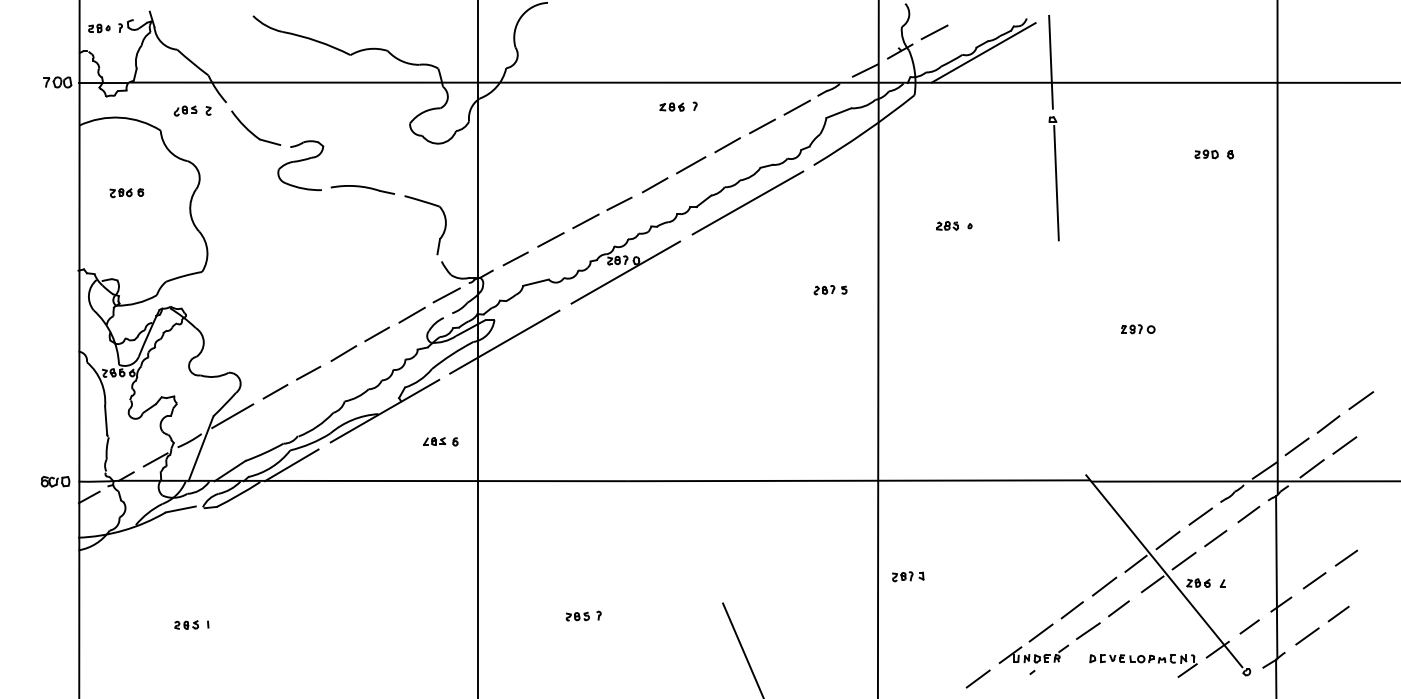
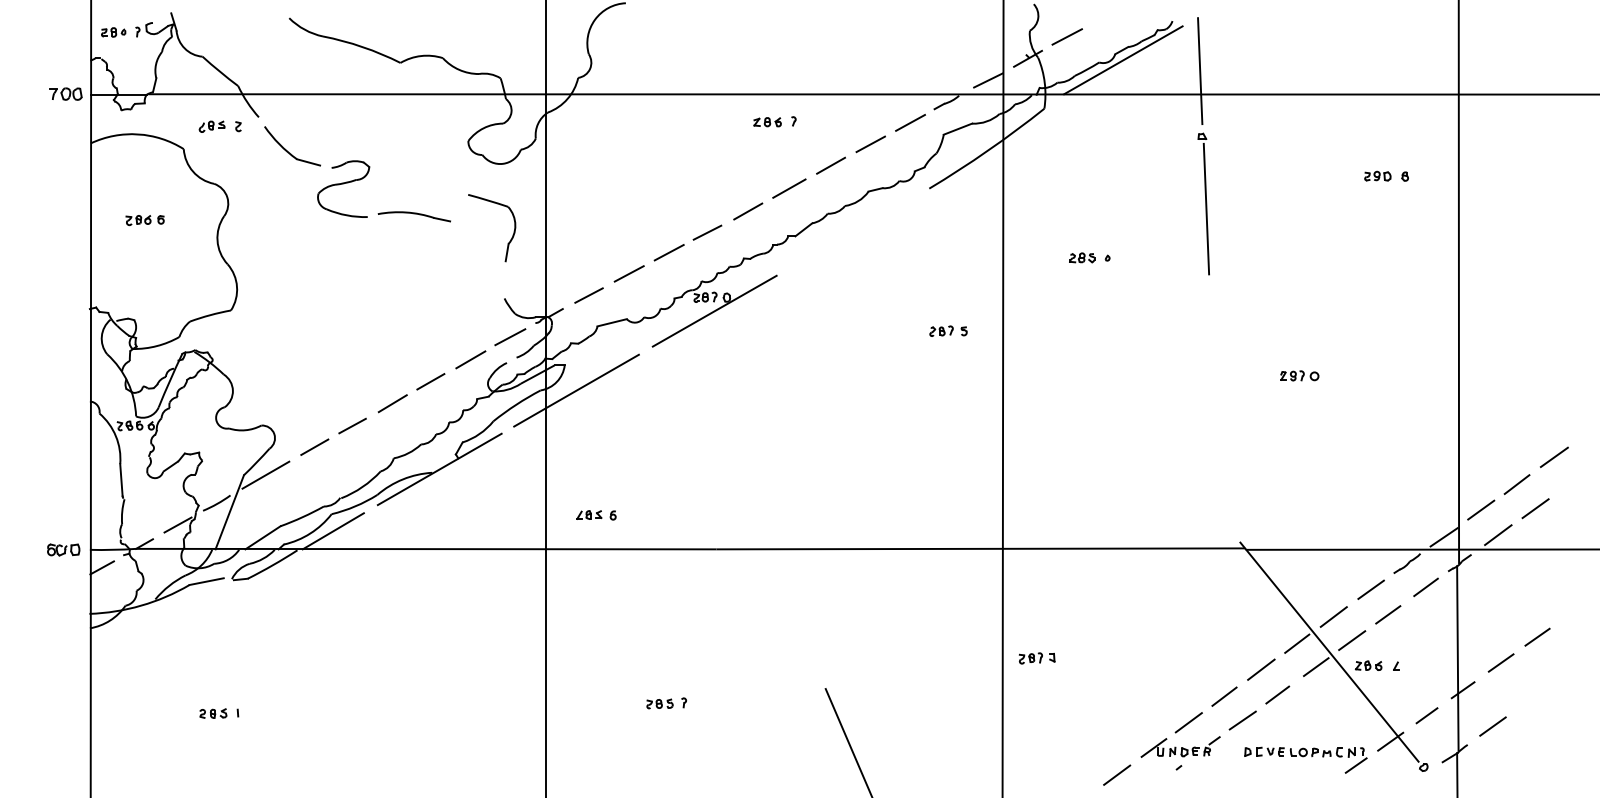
line: (748, 202) -> (854, 231), removed
part: (443, 230) -> (512, 234), moved
part: (440, 441) -> (596, 515), moved
line: (1338, 613) -> (1528, 700), removed

